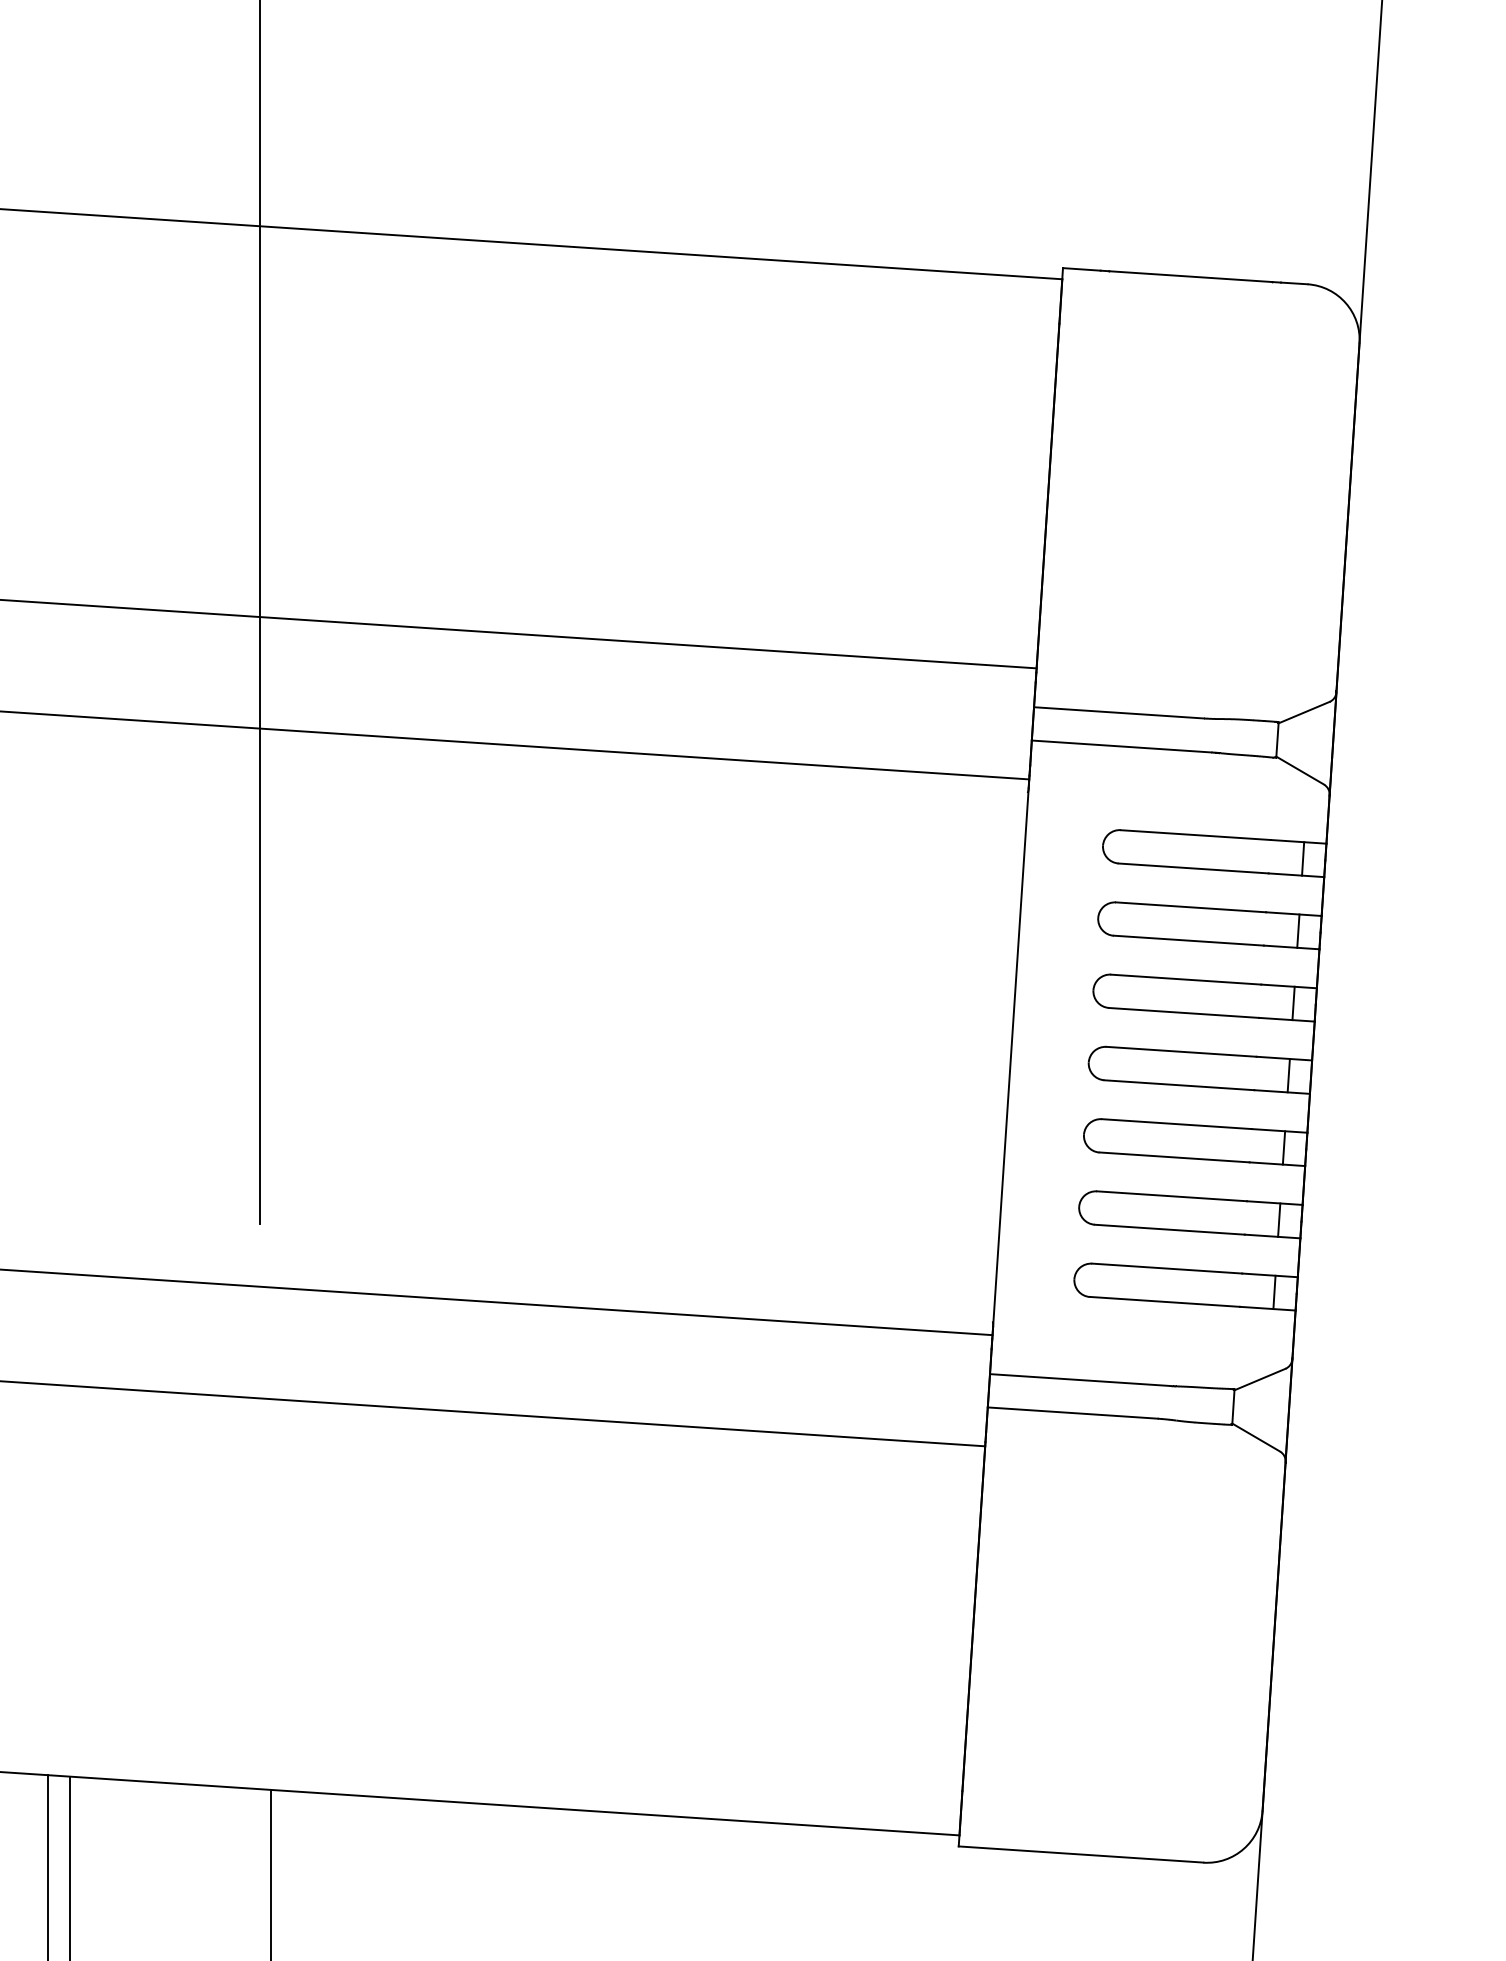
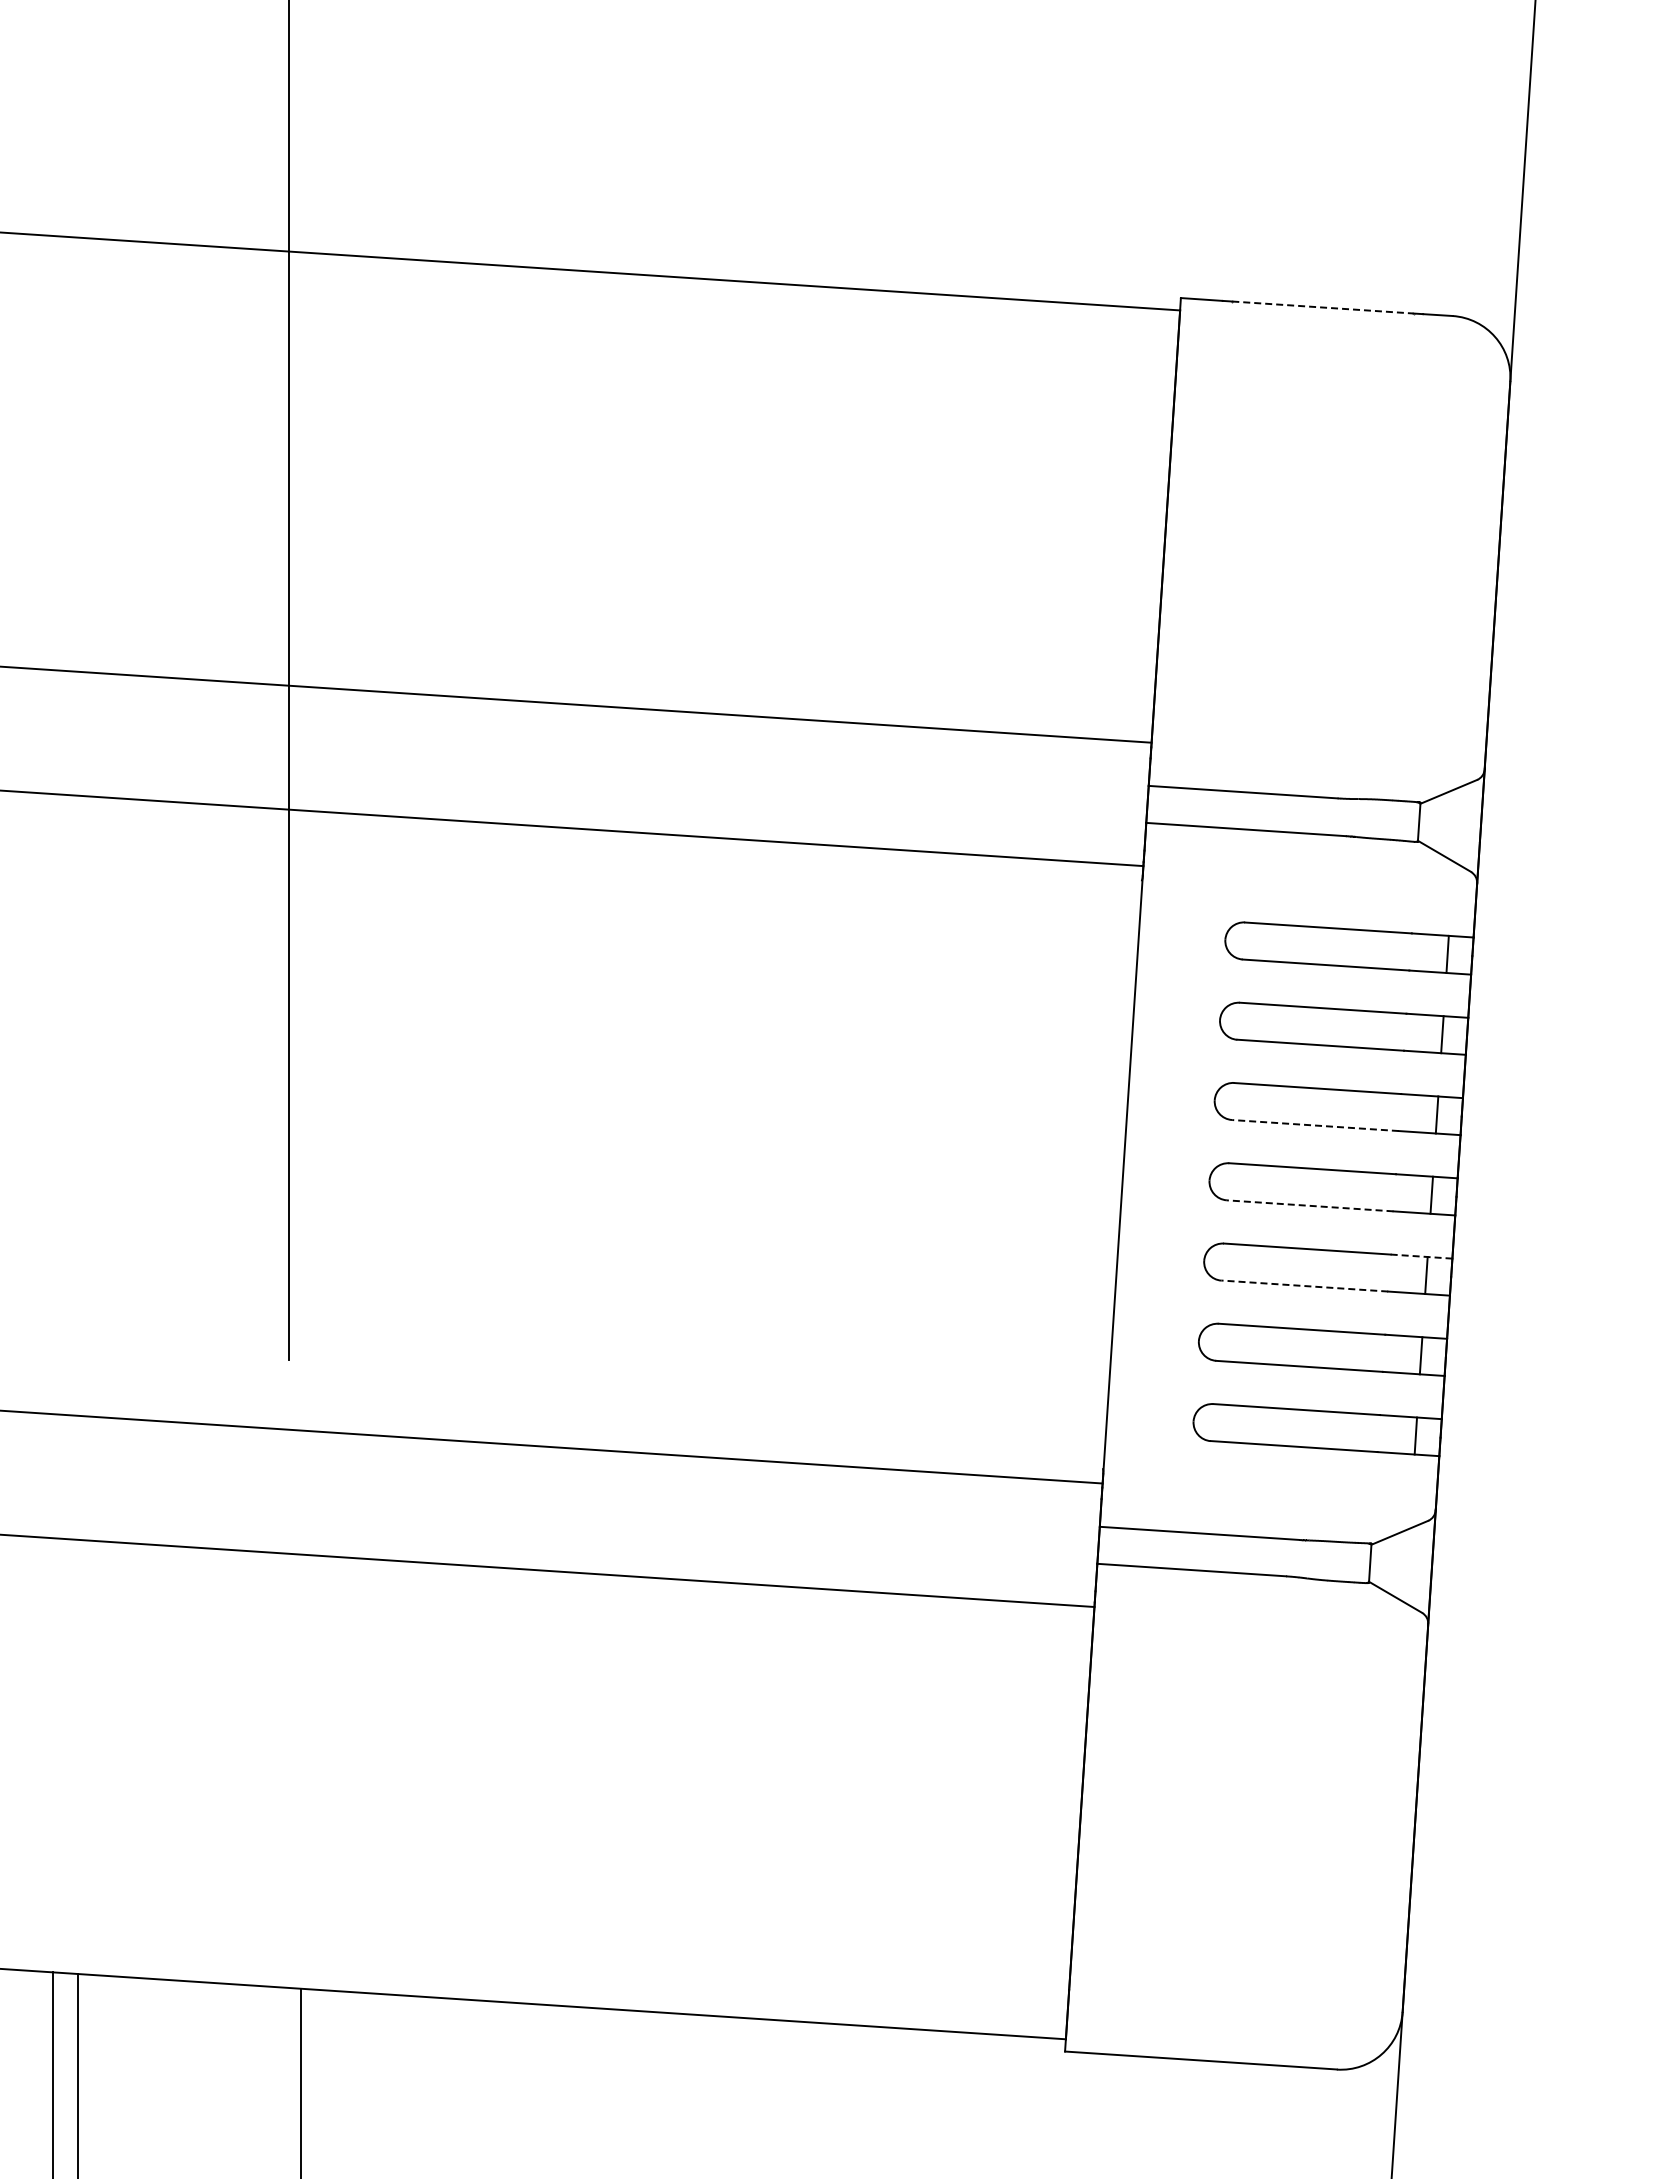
line: (1190, 276) -> (1322, 307), solid -> dashed
line: (1184, 1012) -> (1315, 1125), solid -> dashed
line: (1179, 1084) -> (1310, 1205), solid -> dashed
line: (1279, 1130) -> (1421, 1256), solid -> dashed
line: (1174, 1157) -> (1304, 1286), solid -> dashed

